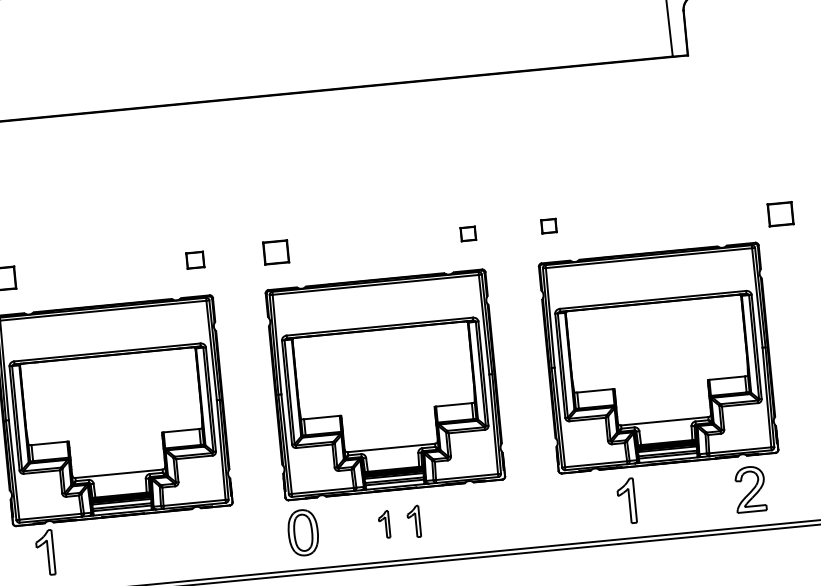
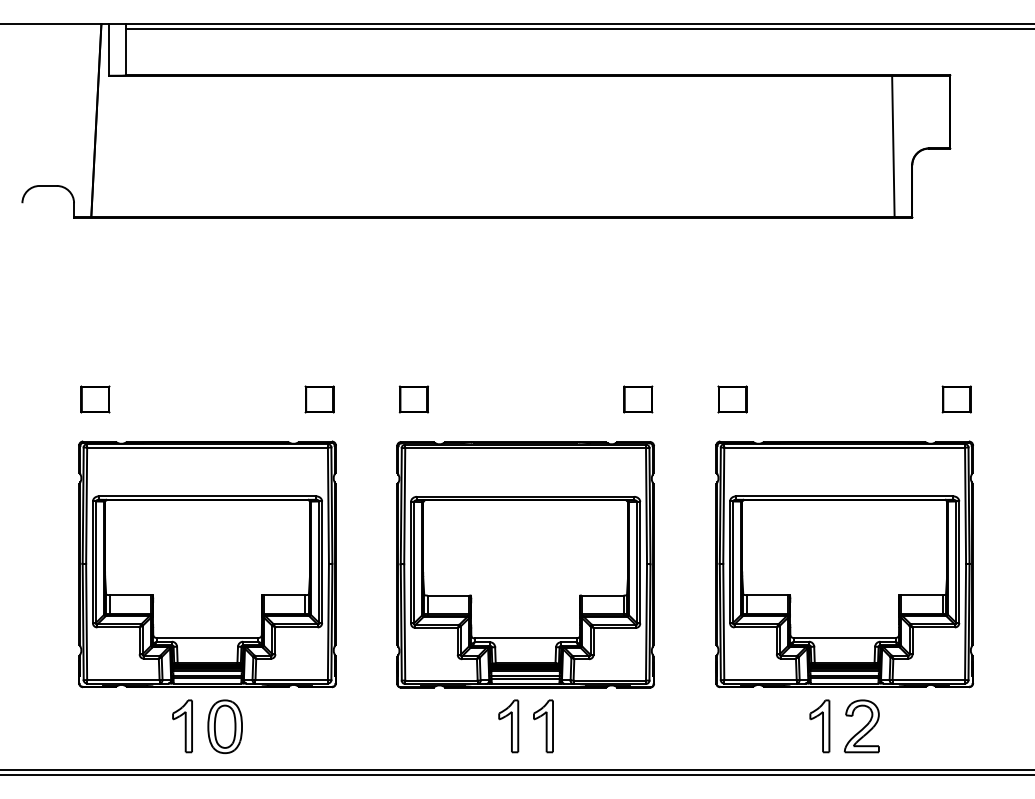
part: (780, 214) -> (956, 399), moved
part: (548, 226) -> (732, 399), size x1.67
part: (468, 233) -> (638, 399), size x1.67
part: (195, 260) -> (319, 399), size x1.43
part: (749, 489) -> (861, 726), moved
part: (626, 501) -> (819, 726), moved
part: (414, 521) -> (543, 726), size x1.43
part: (384, 524) -> (508, 726), size x1.67
part: (302, 532) -> (224, 726), moved
part: (45, 553) -> (182, 726), moved

